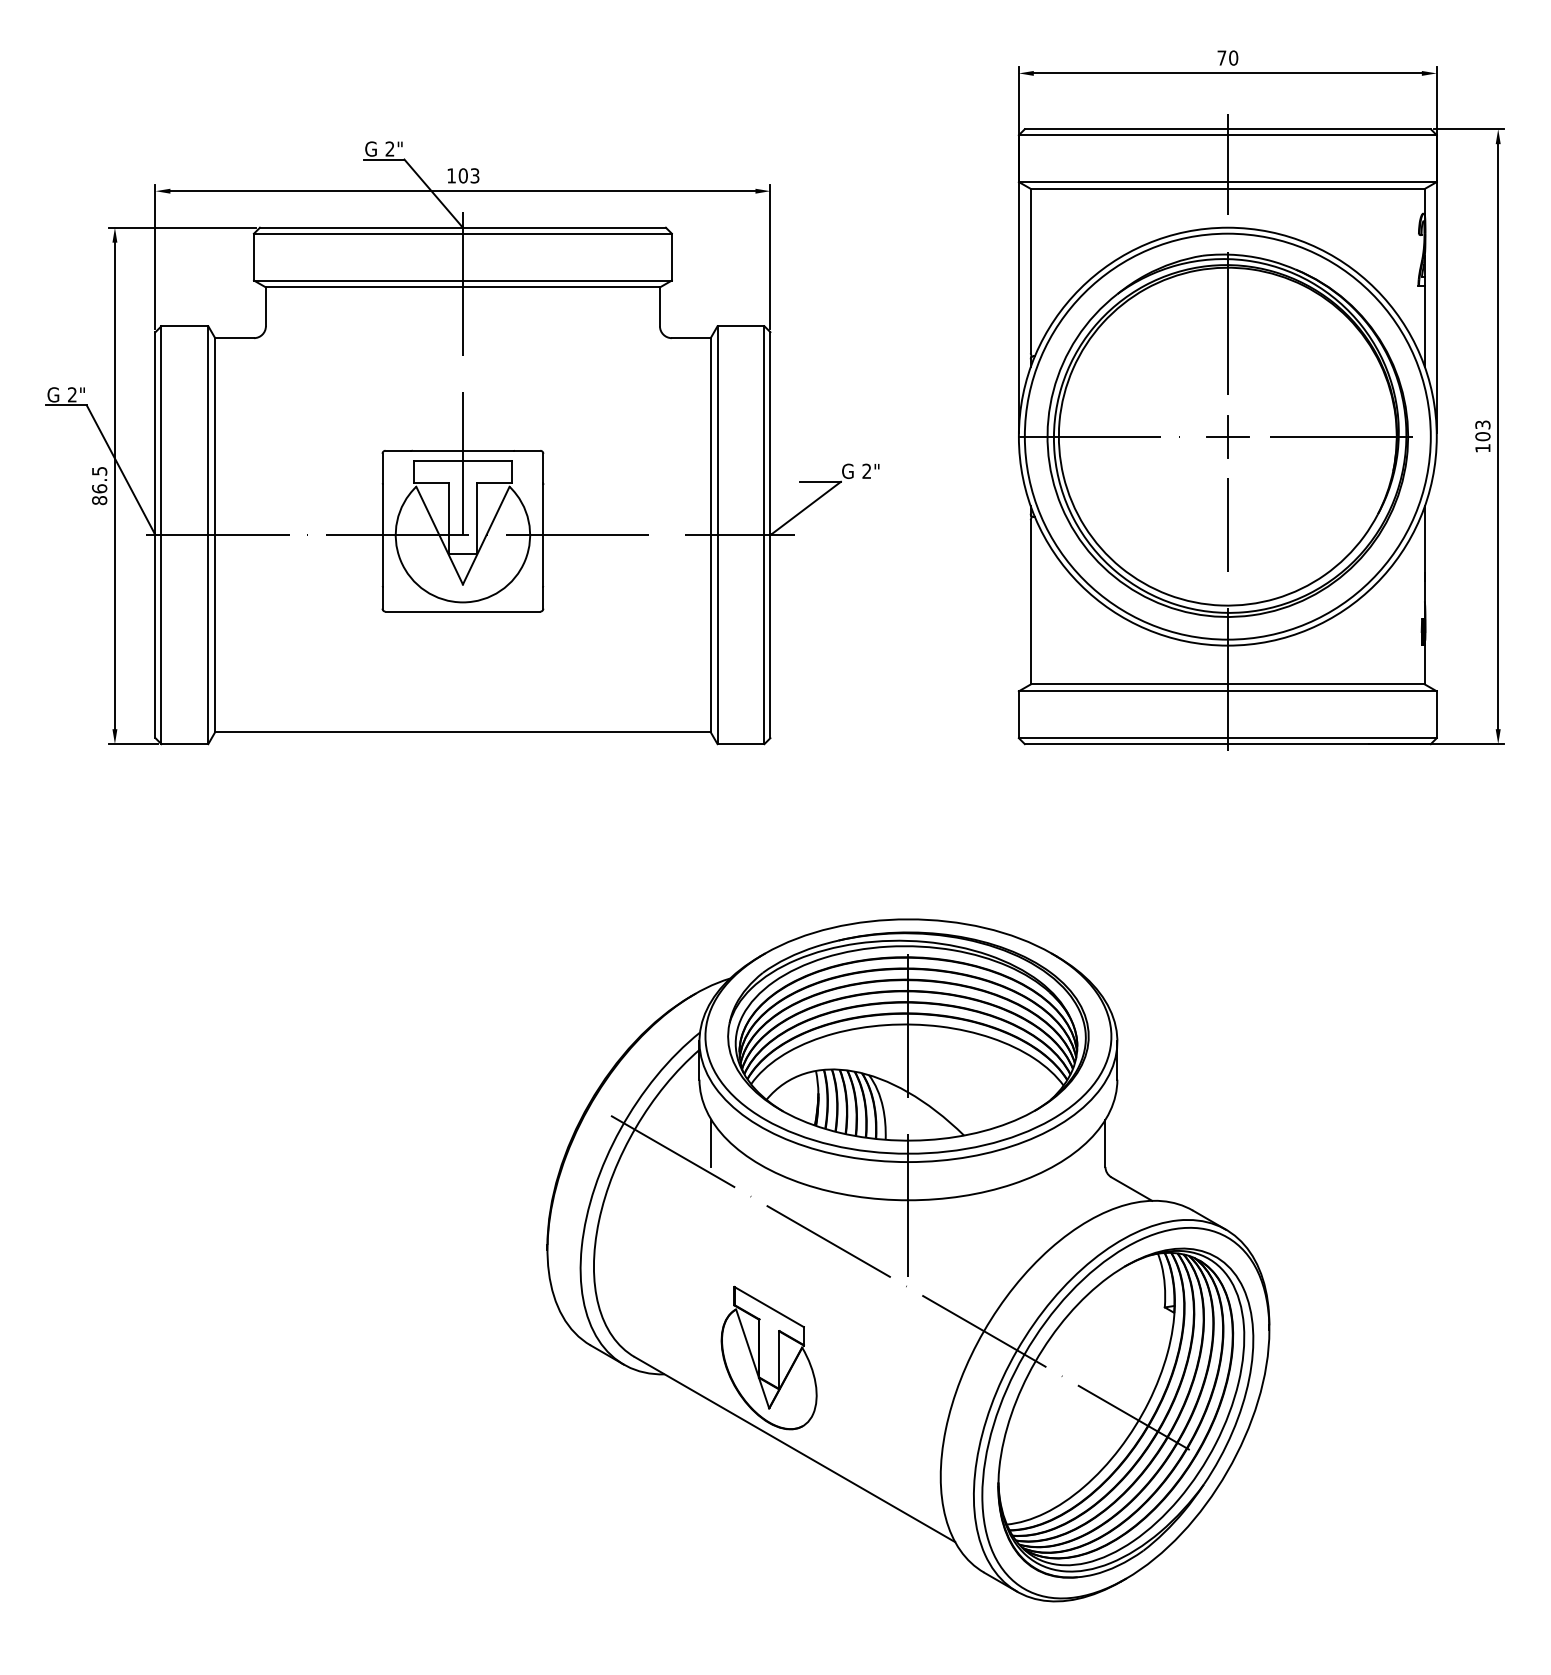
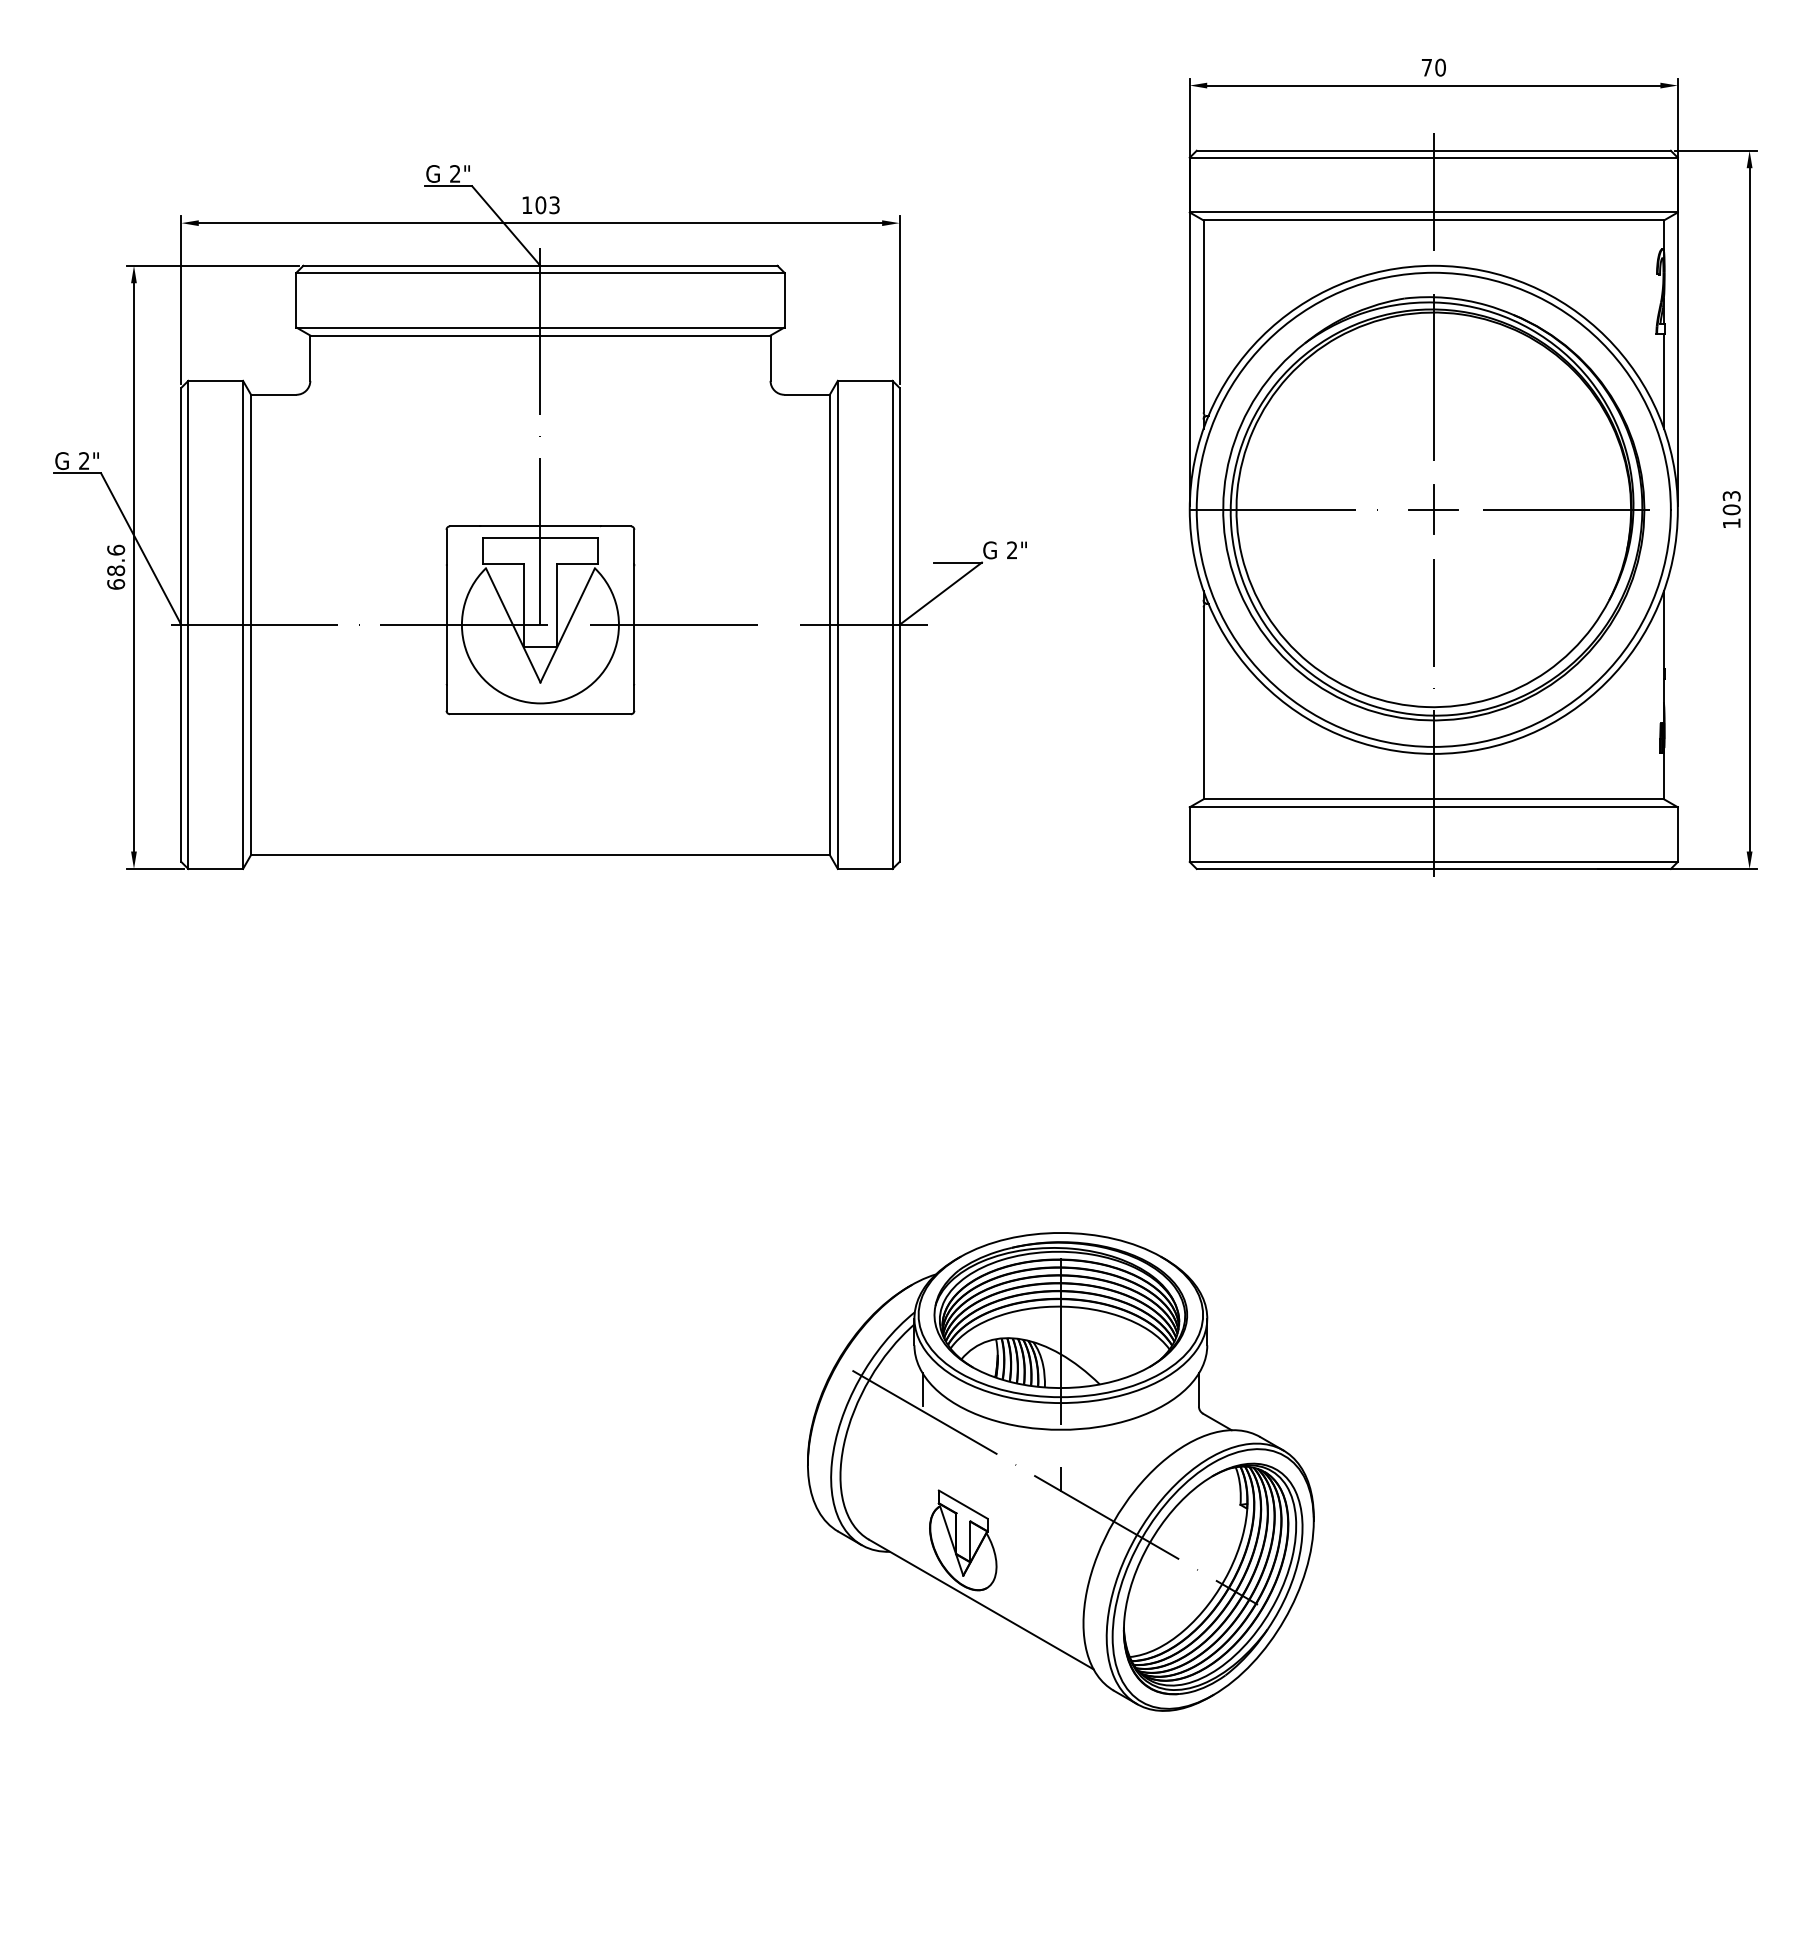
text: (99, 485) -> (116, 566), 86.5 -> 68.6
part: (908, 1260) -> (1060, 1471), size x0.6

